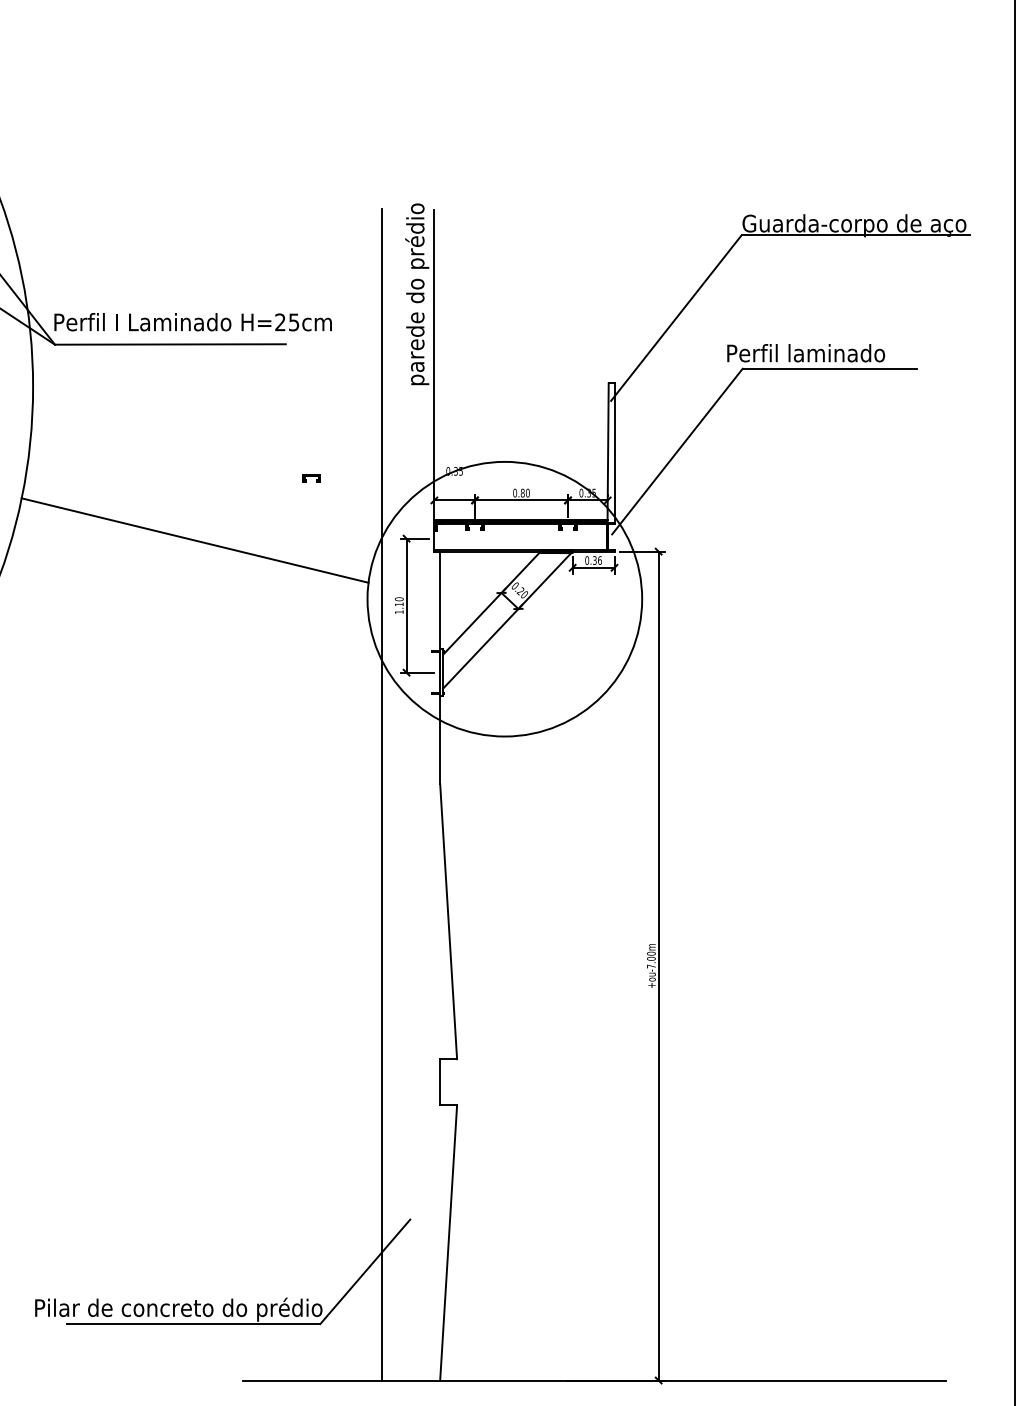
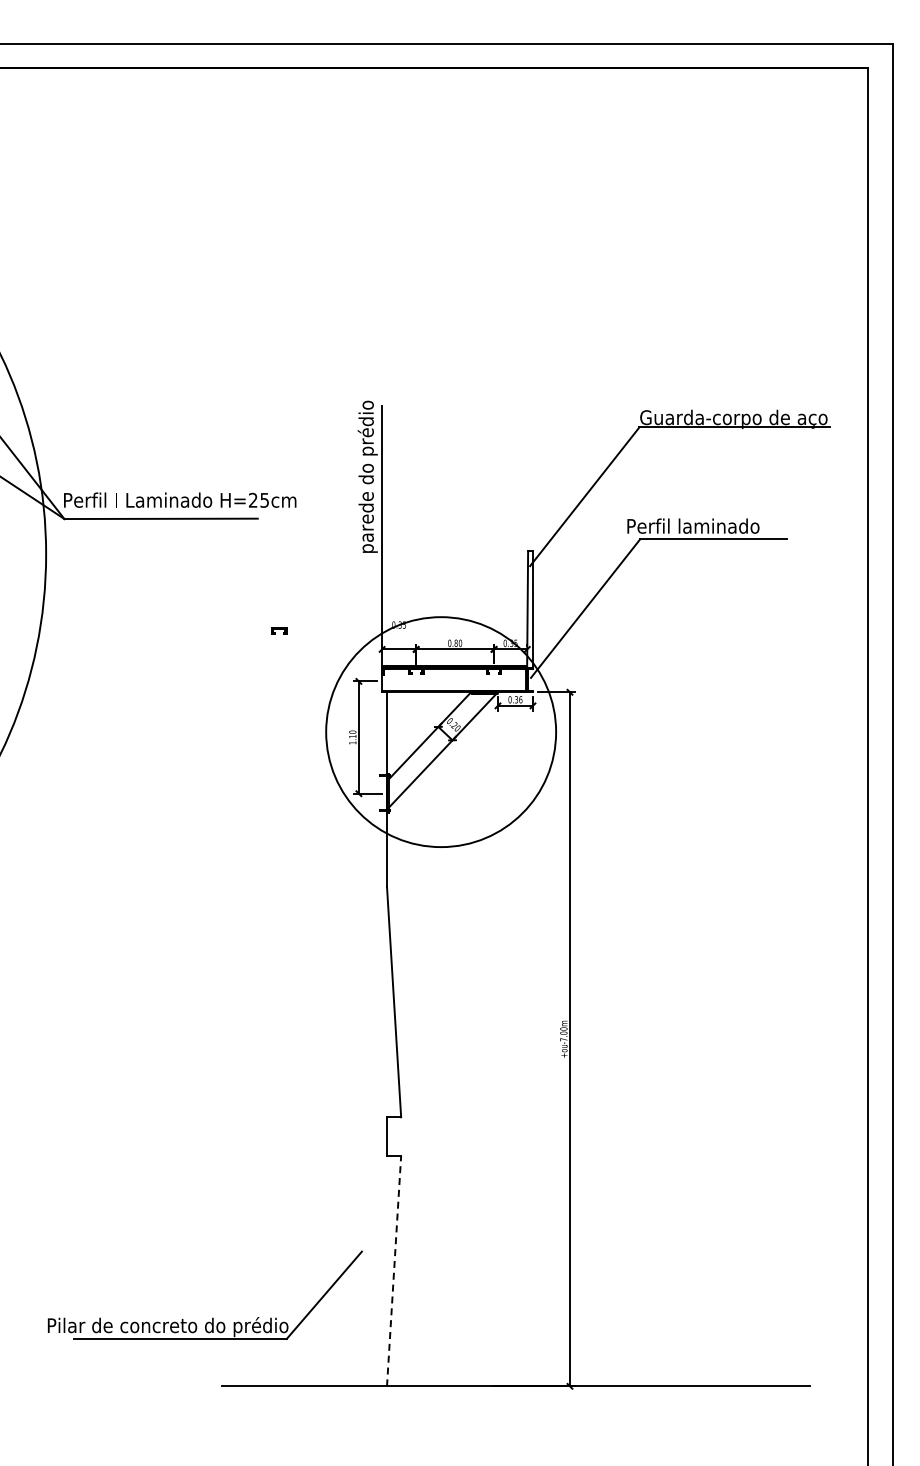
line: (194, 539) -> (181, 682), removed
line: (382, 794) -> (338, 895), removed
line: (449, 1242) -> (394, 1270), solid -> dashed

